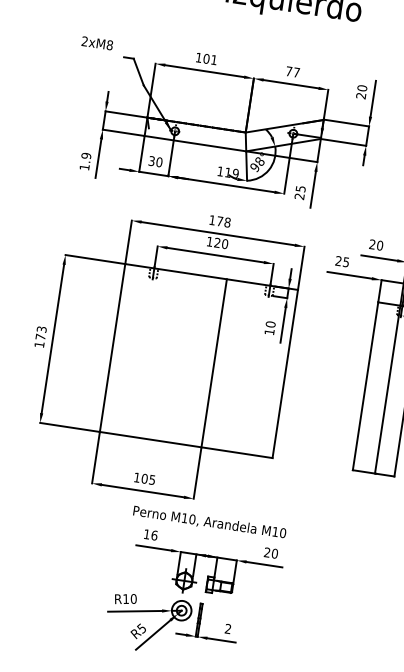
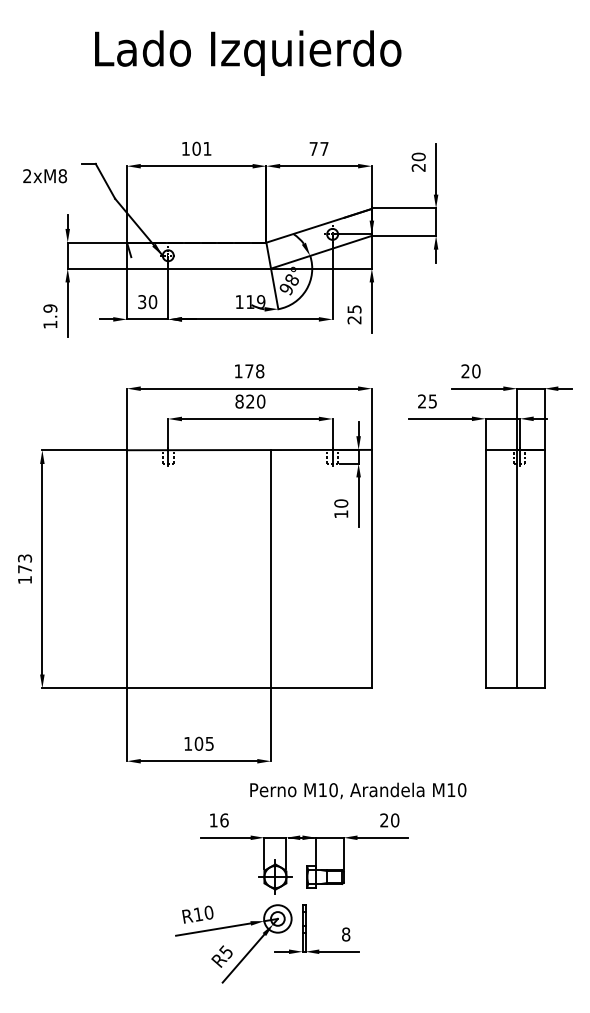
text: (96, 43) -> (44, 176), moved
text: (209, 241) -> (239, 401), 120 -> 820
text: (209, 522) -> (358, 790), moved
text: (228, 629) -> (346, 934), 2 -> 8

